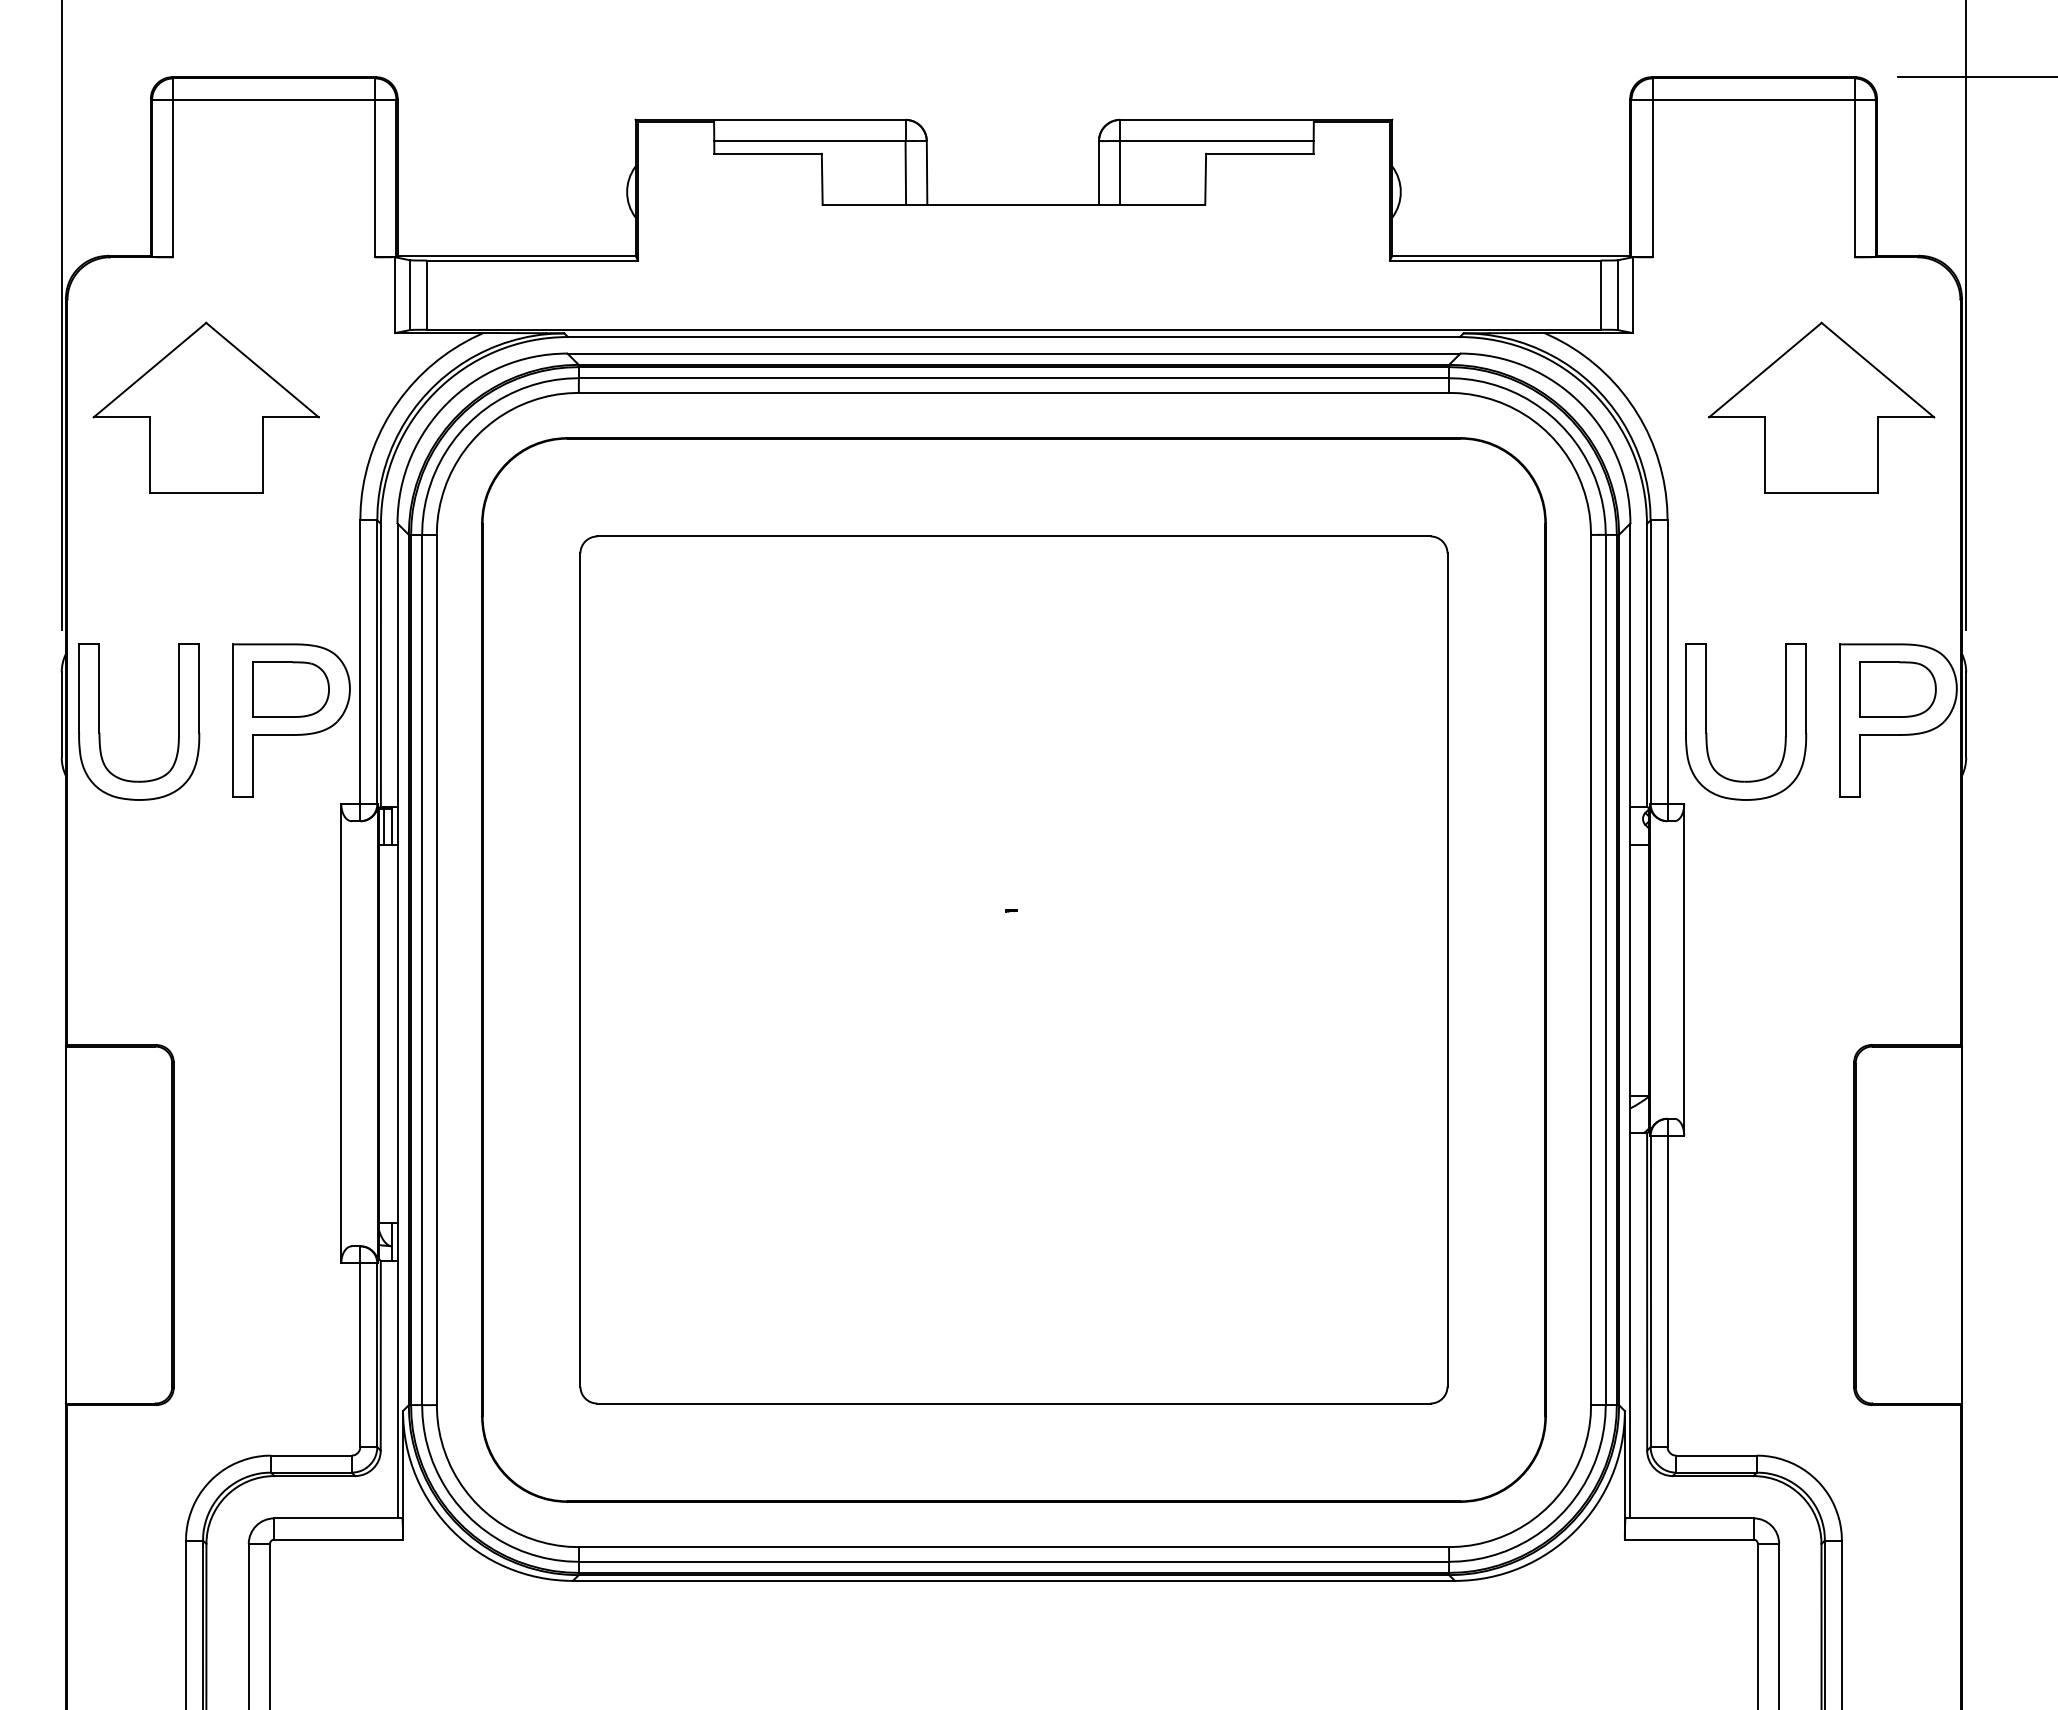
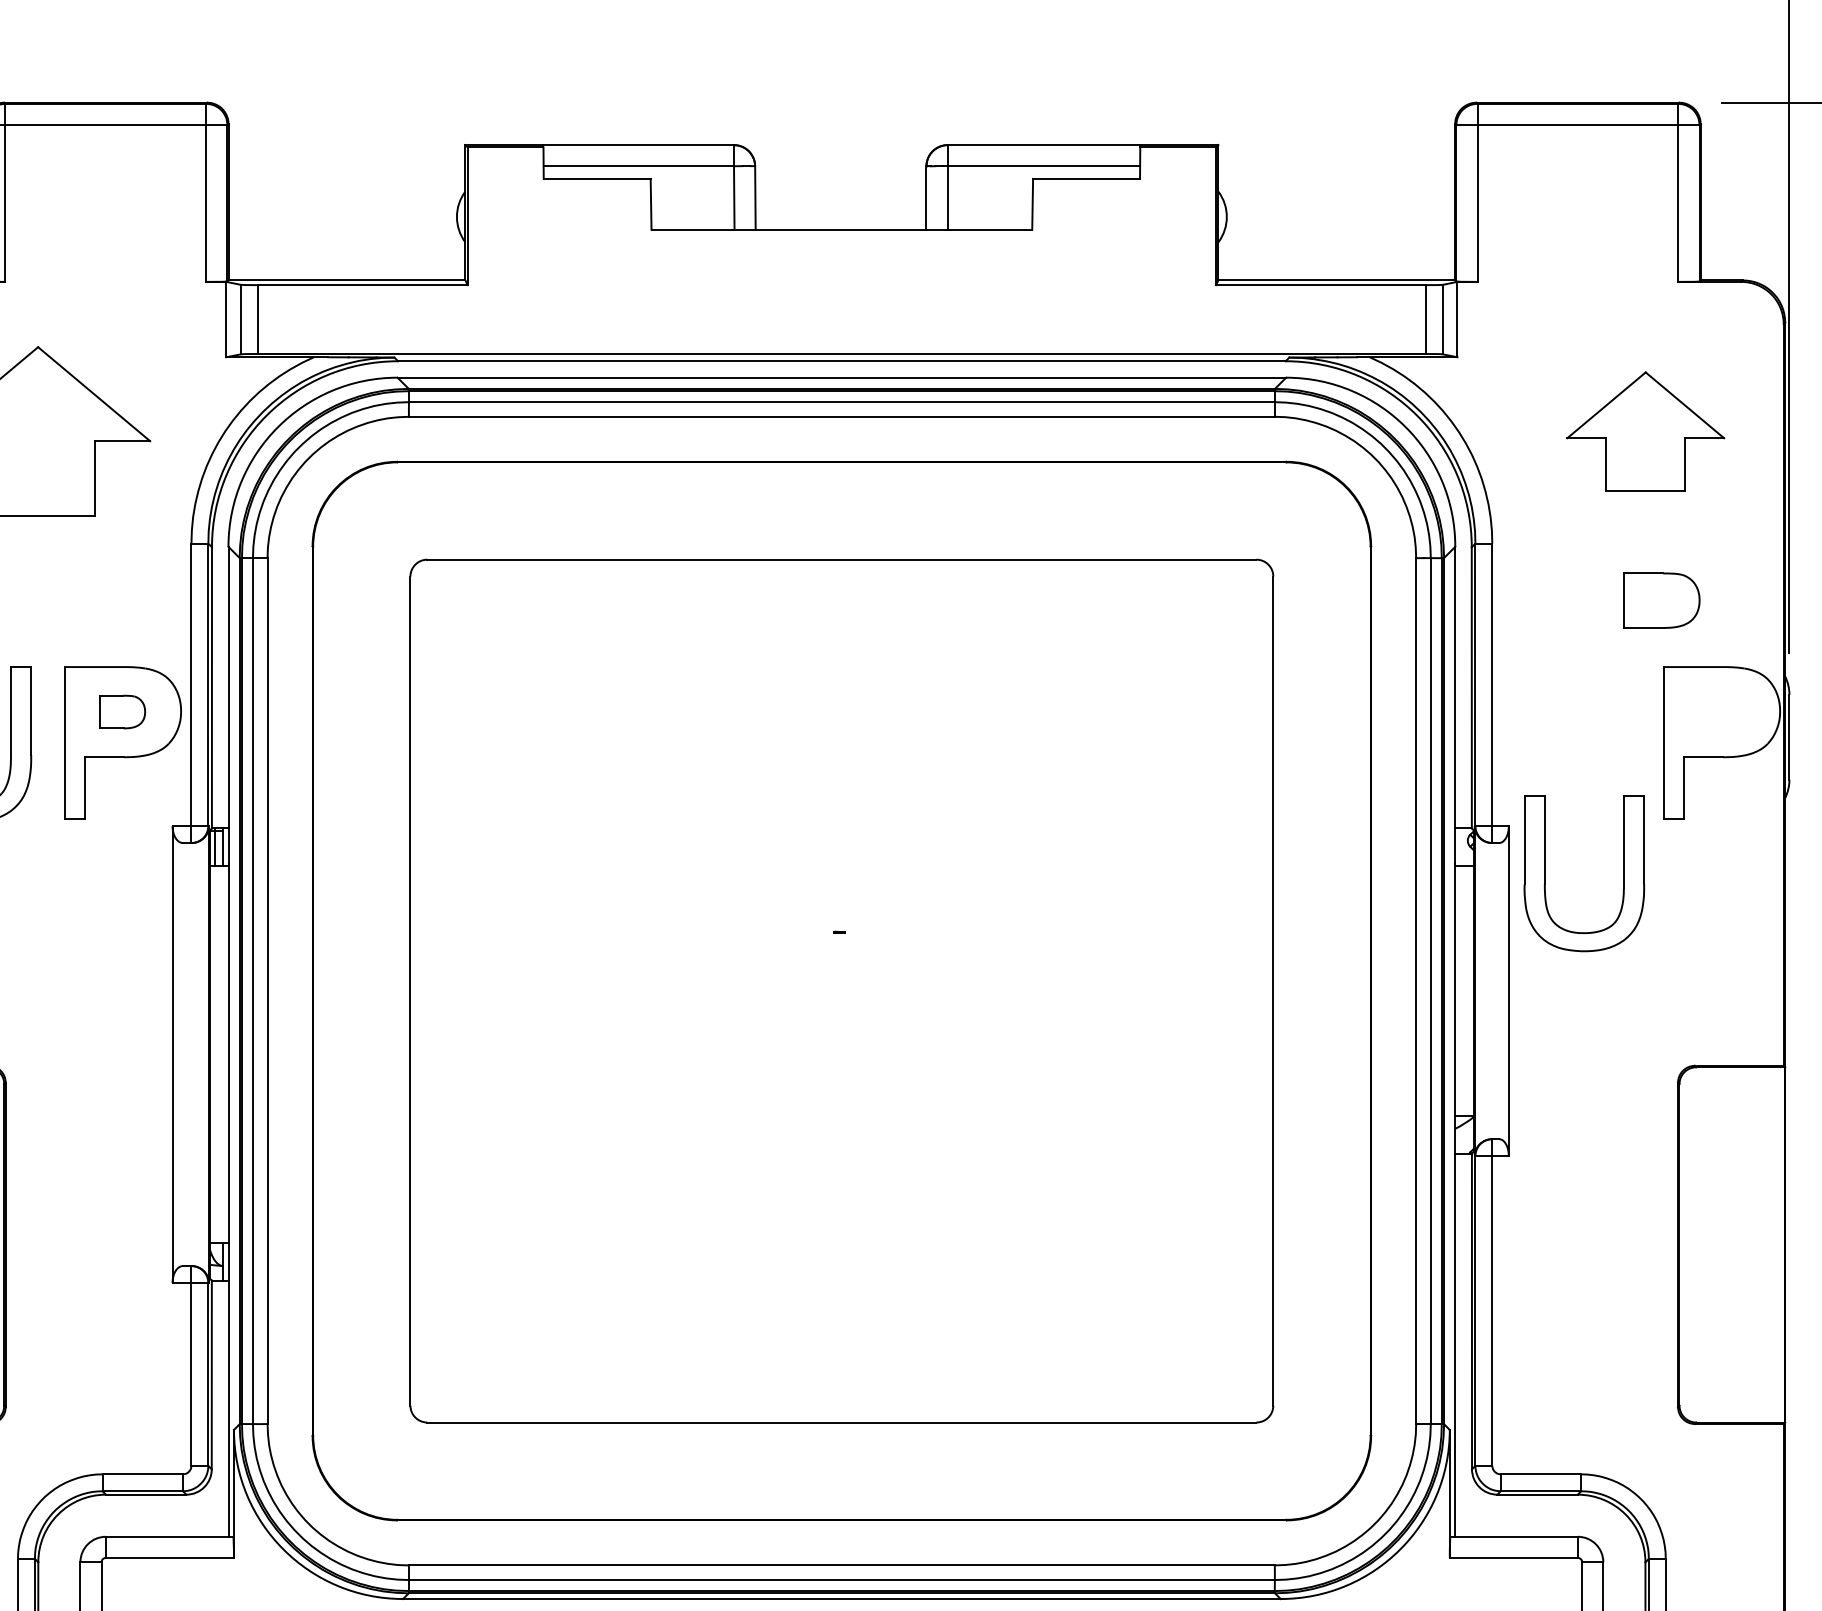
part: (1821, 407) -> (1645, 431), size x0.7
part: (290, 689) -> (121, 711), size x0.6
part: (1897, 689) -> (1661, 600), moved
part: (1785, 721) -> (1623, 873), moved

